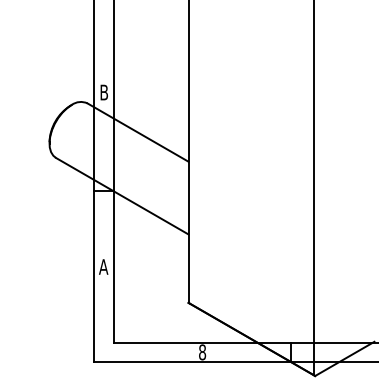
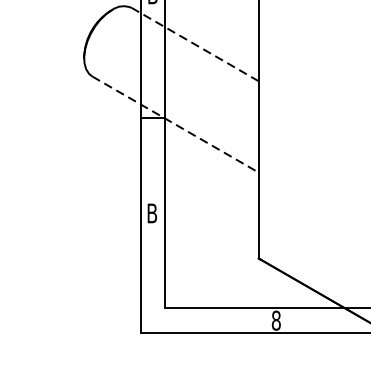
line: (137, 132) -> (194, 44), solid -> dashed
line: (122, 196) -> (175, 124), solid -> dashed
text: (103, 266) -> (151, 212), A -> B

